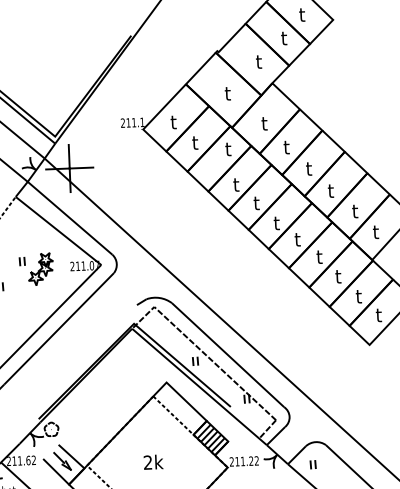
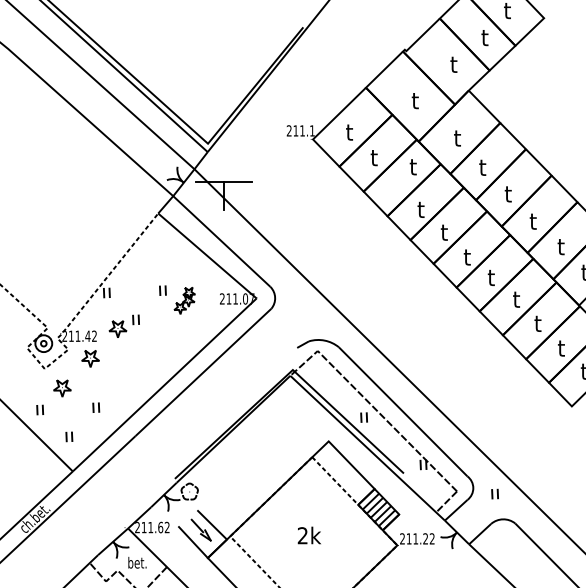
line: (69, 156) -> (223, 168), removed
part: (40, 269) -> (184, 300), size x0.7
part: (312, 464) -> (494, 493), moved

